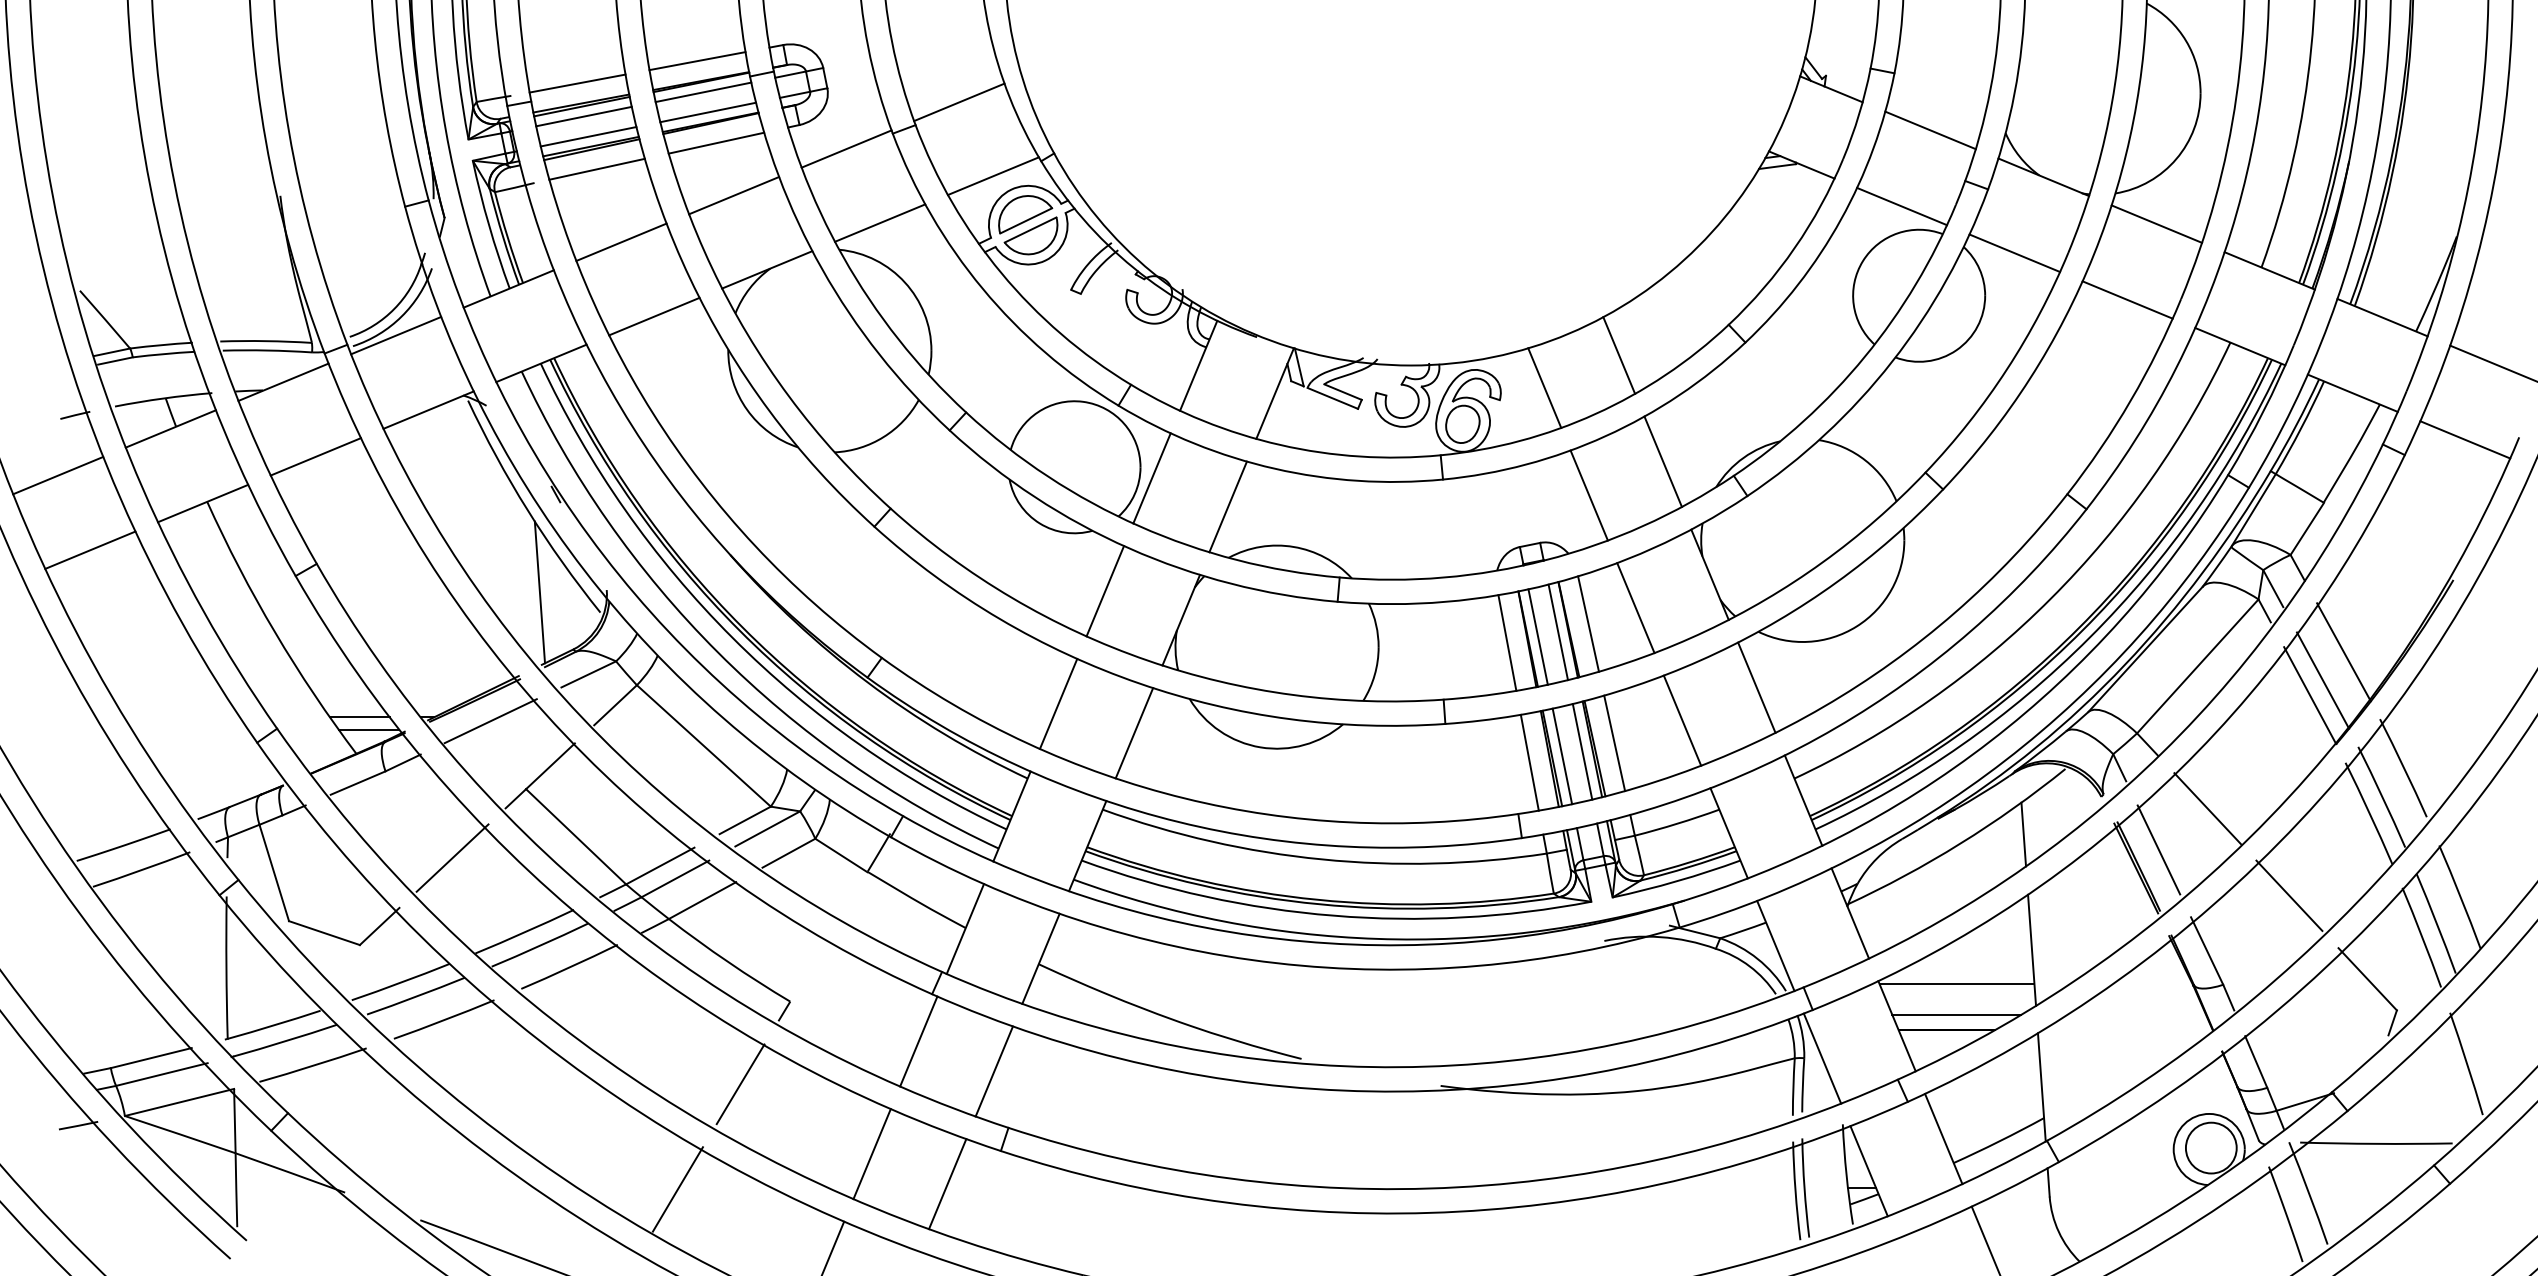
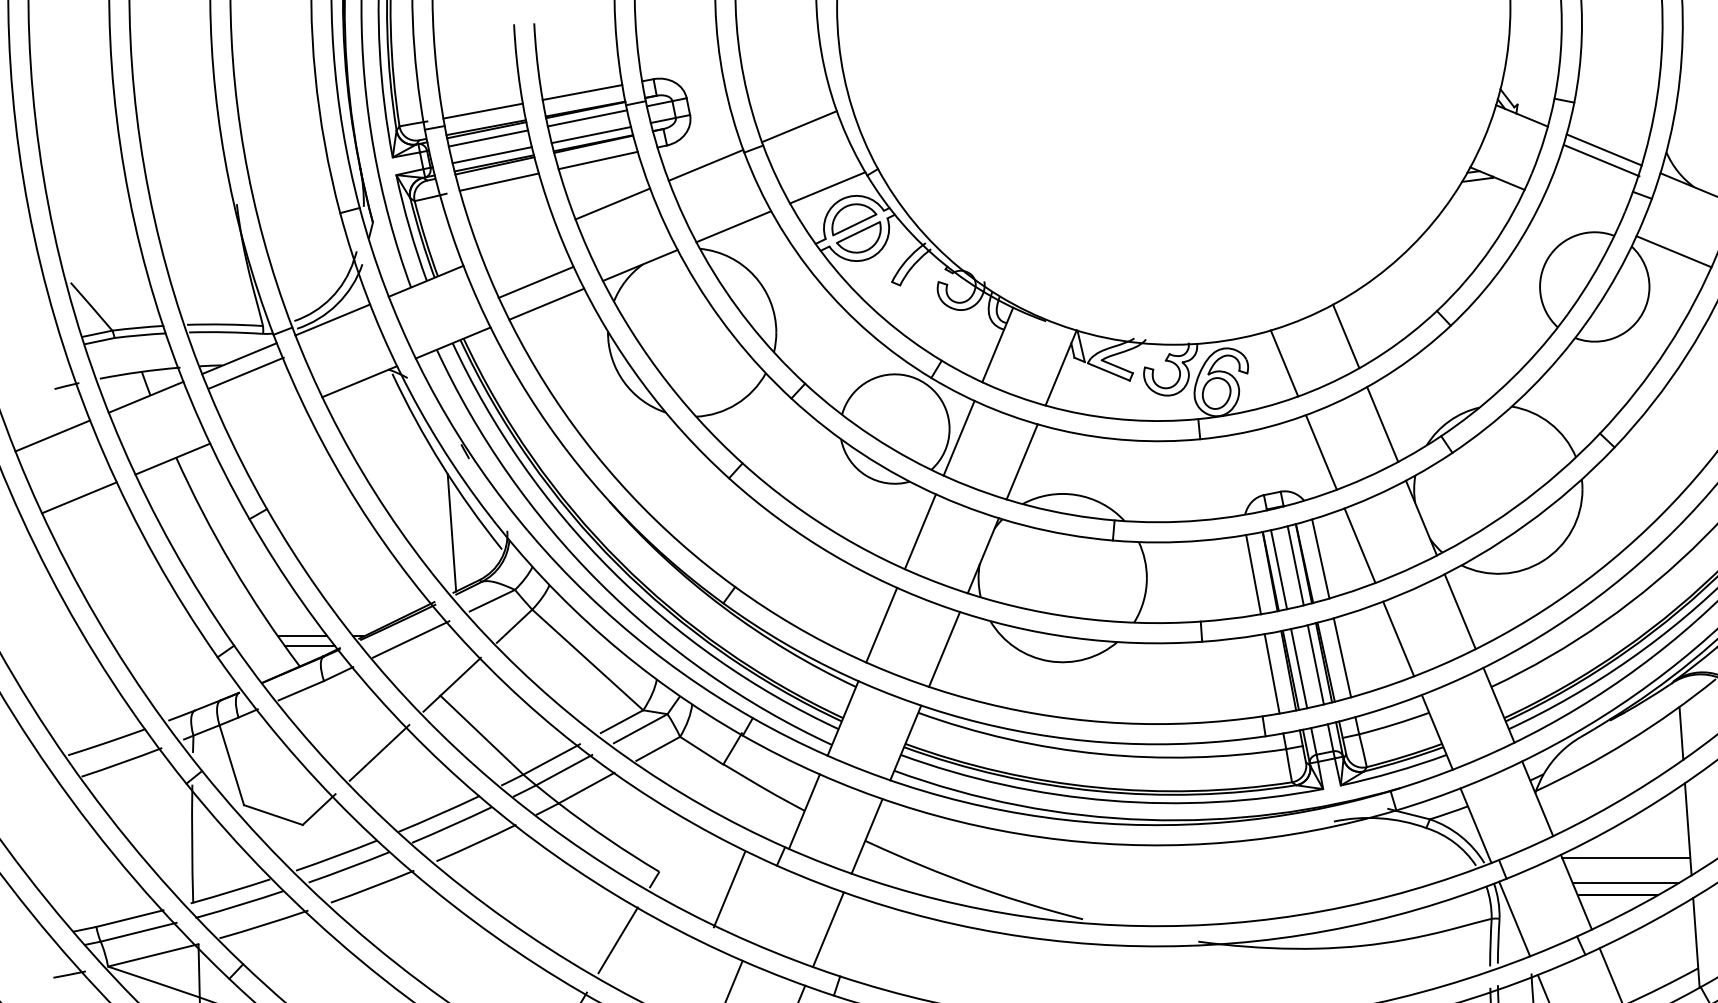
line: (1902, 206) -> (1602, 160), moved
line: (621, 241) -> (536, 281), moved
line: (315, 456) -> (246, 372), moved
line: (918, 1041) -> (729, 889), moved

